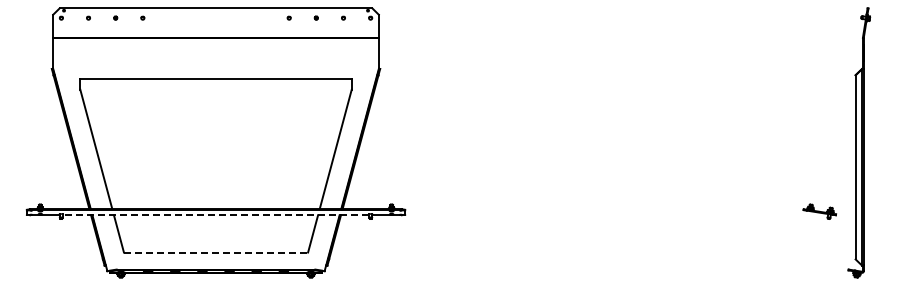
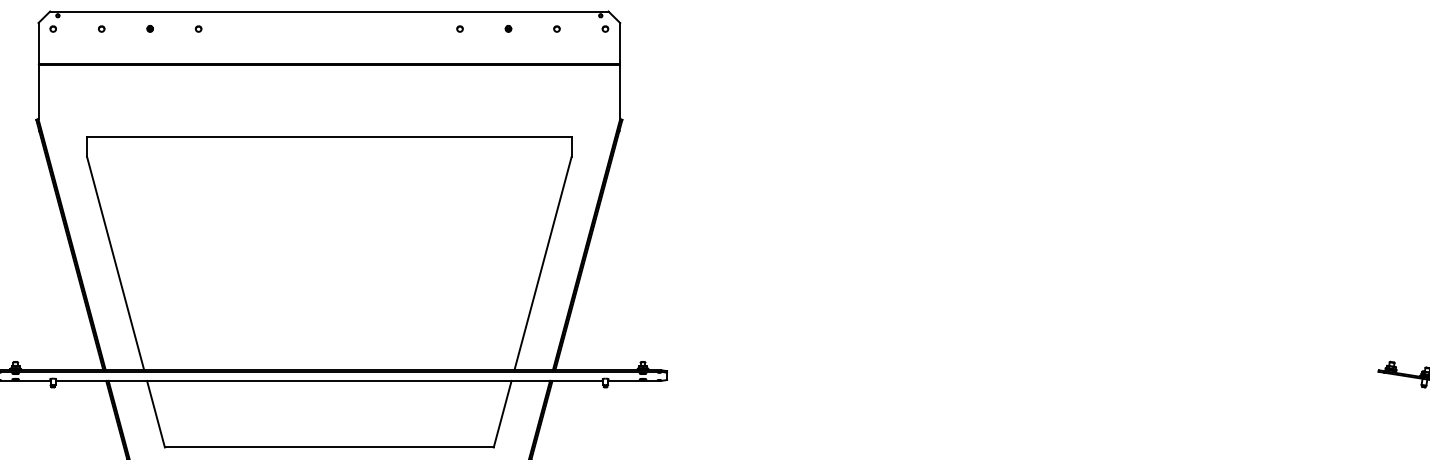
line: (215, 215) -> (328, 381), dashed -> solid
line: (216, 252) -> (330, 447), dashed -> solid

